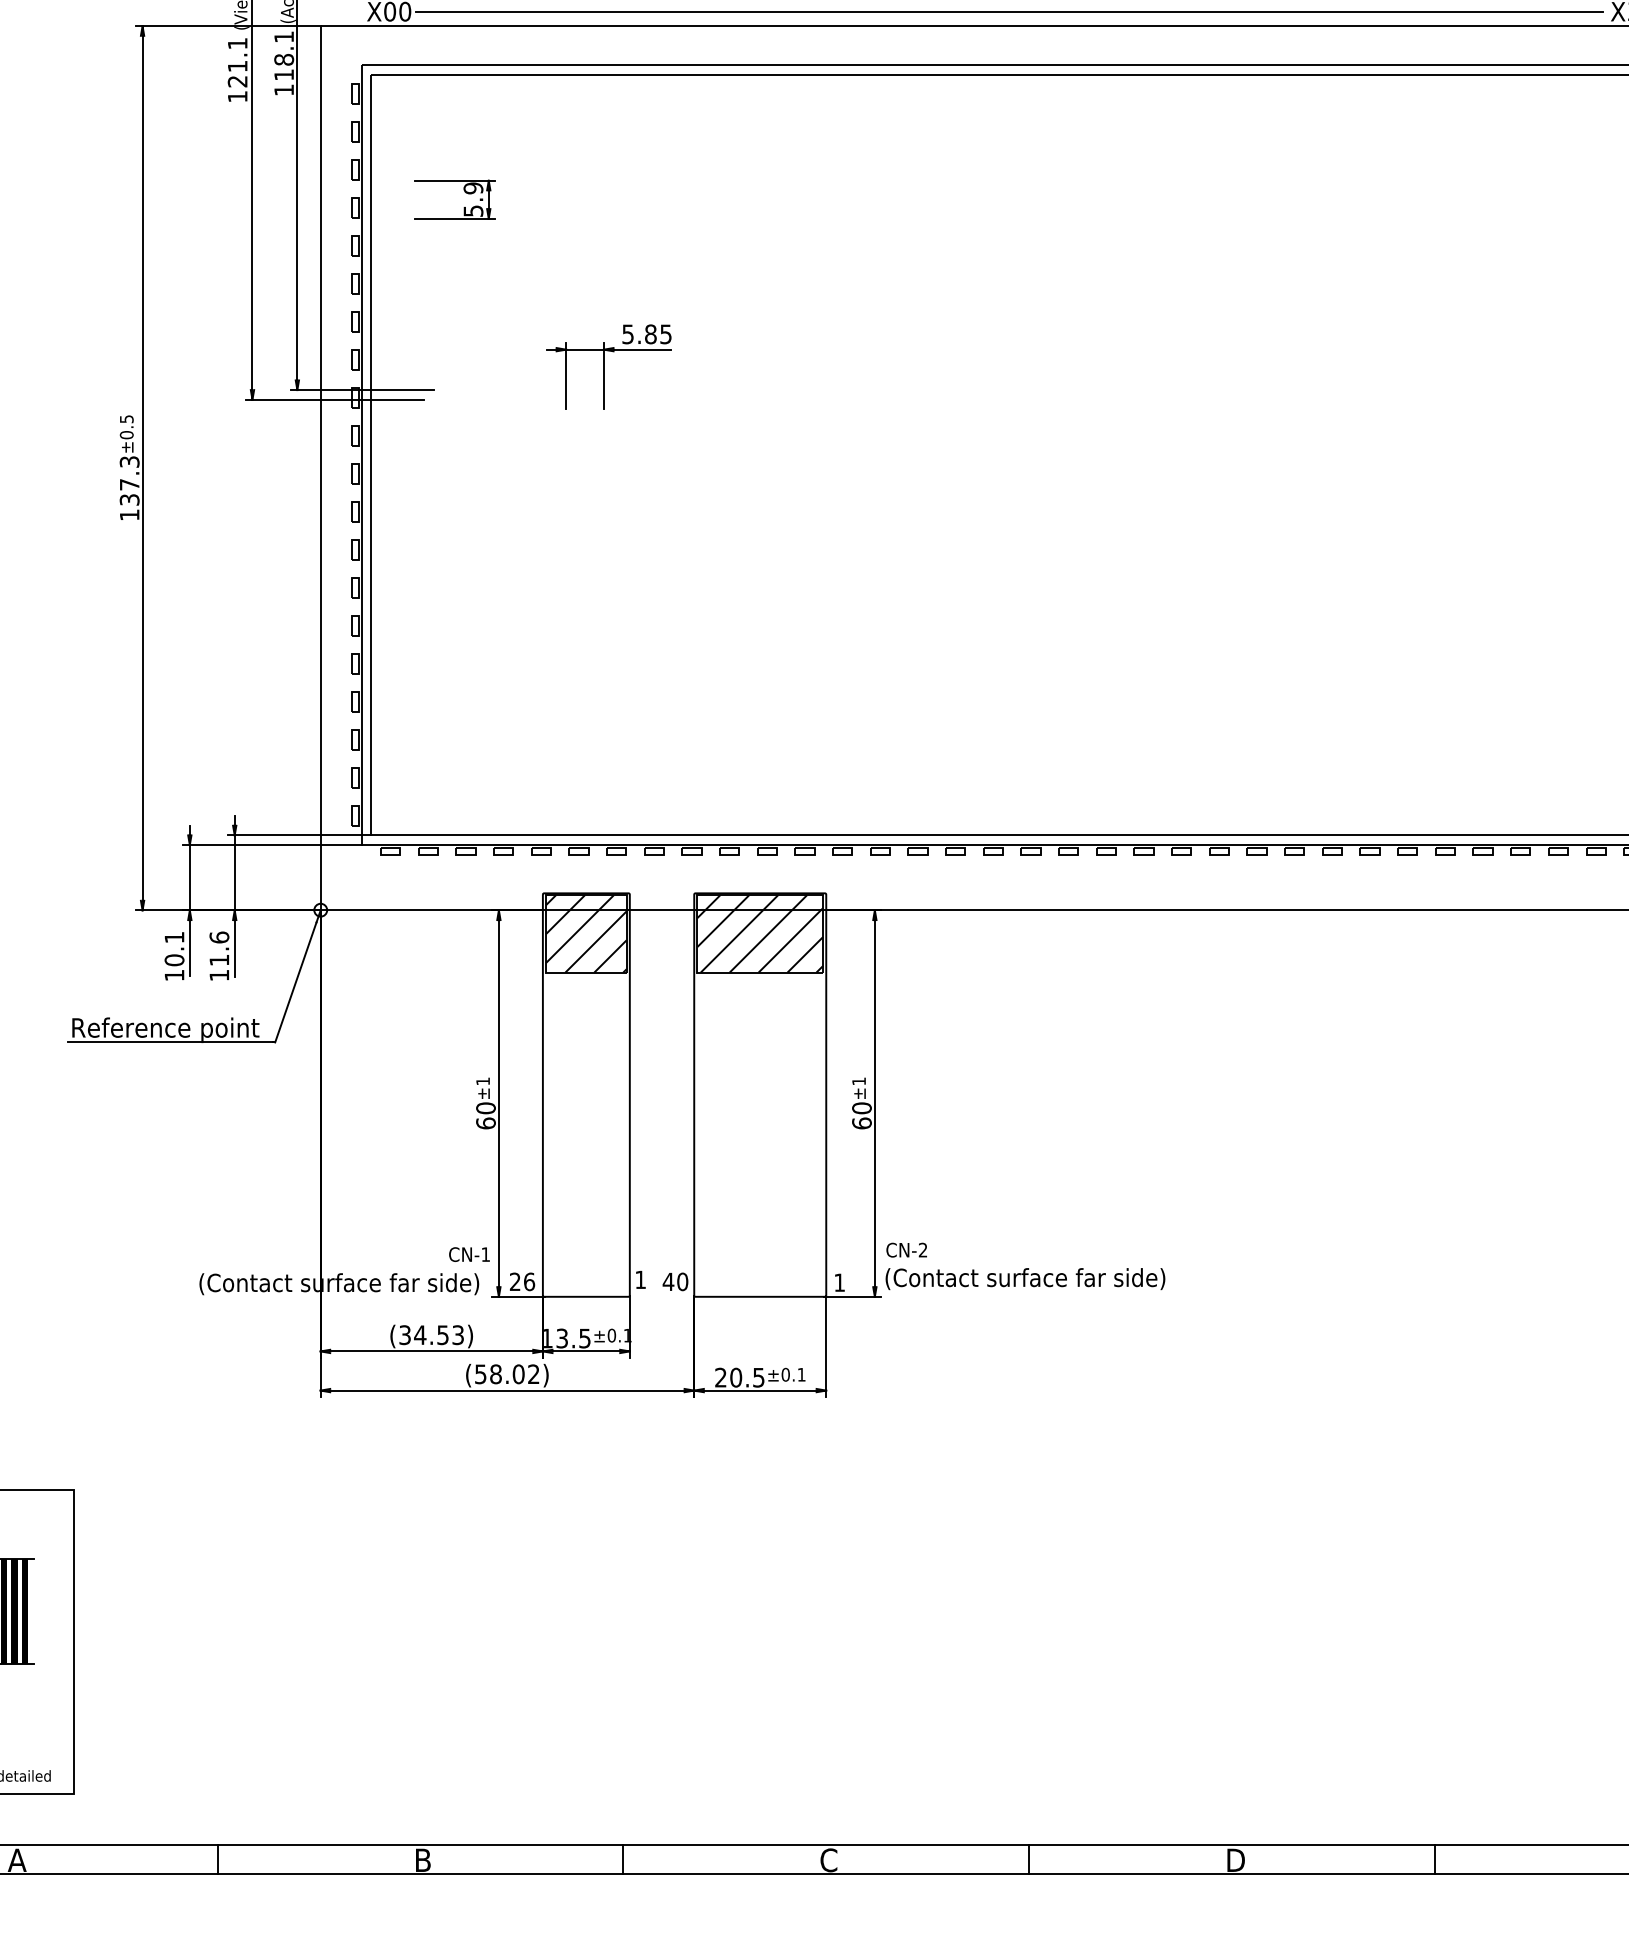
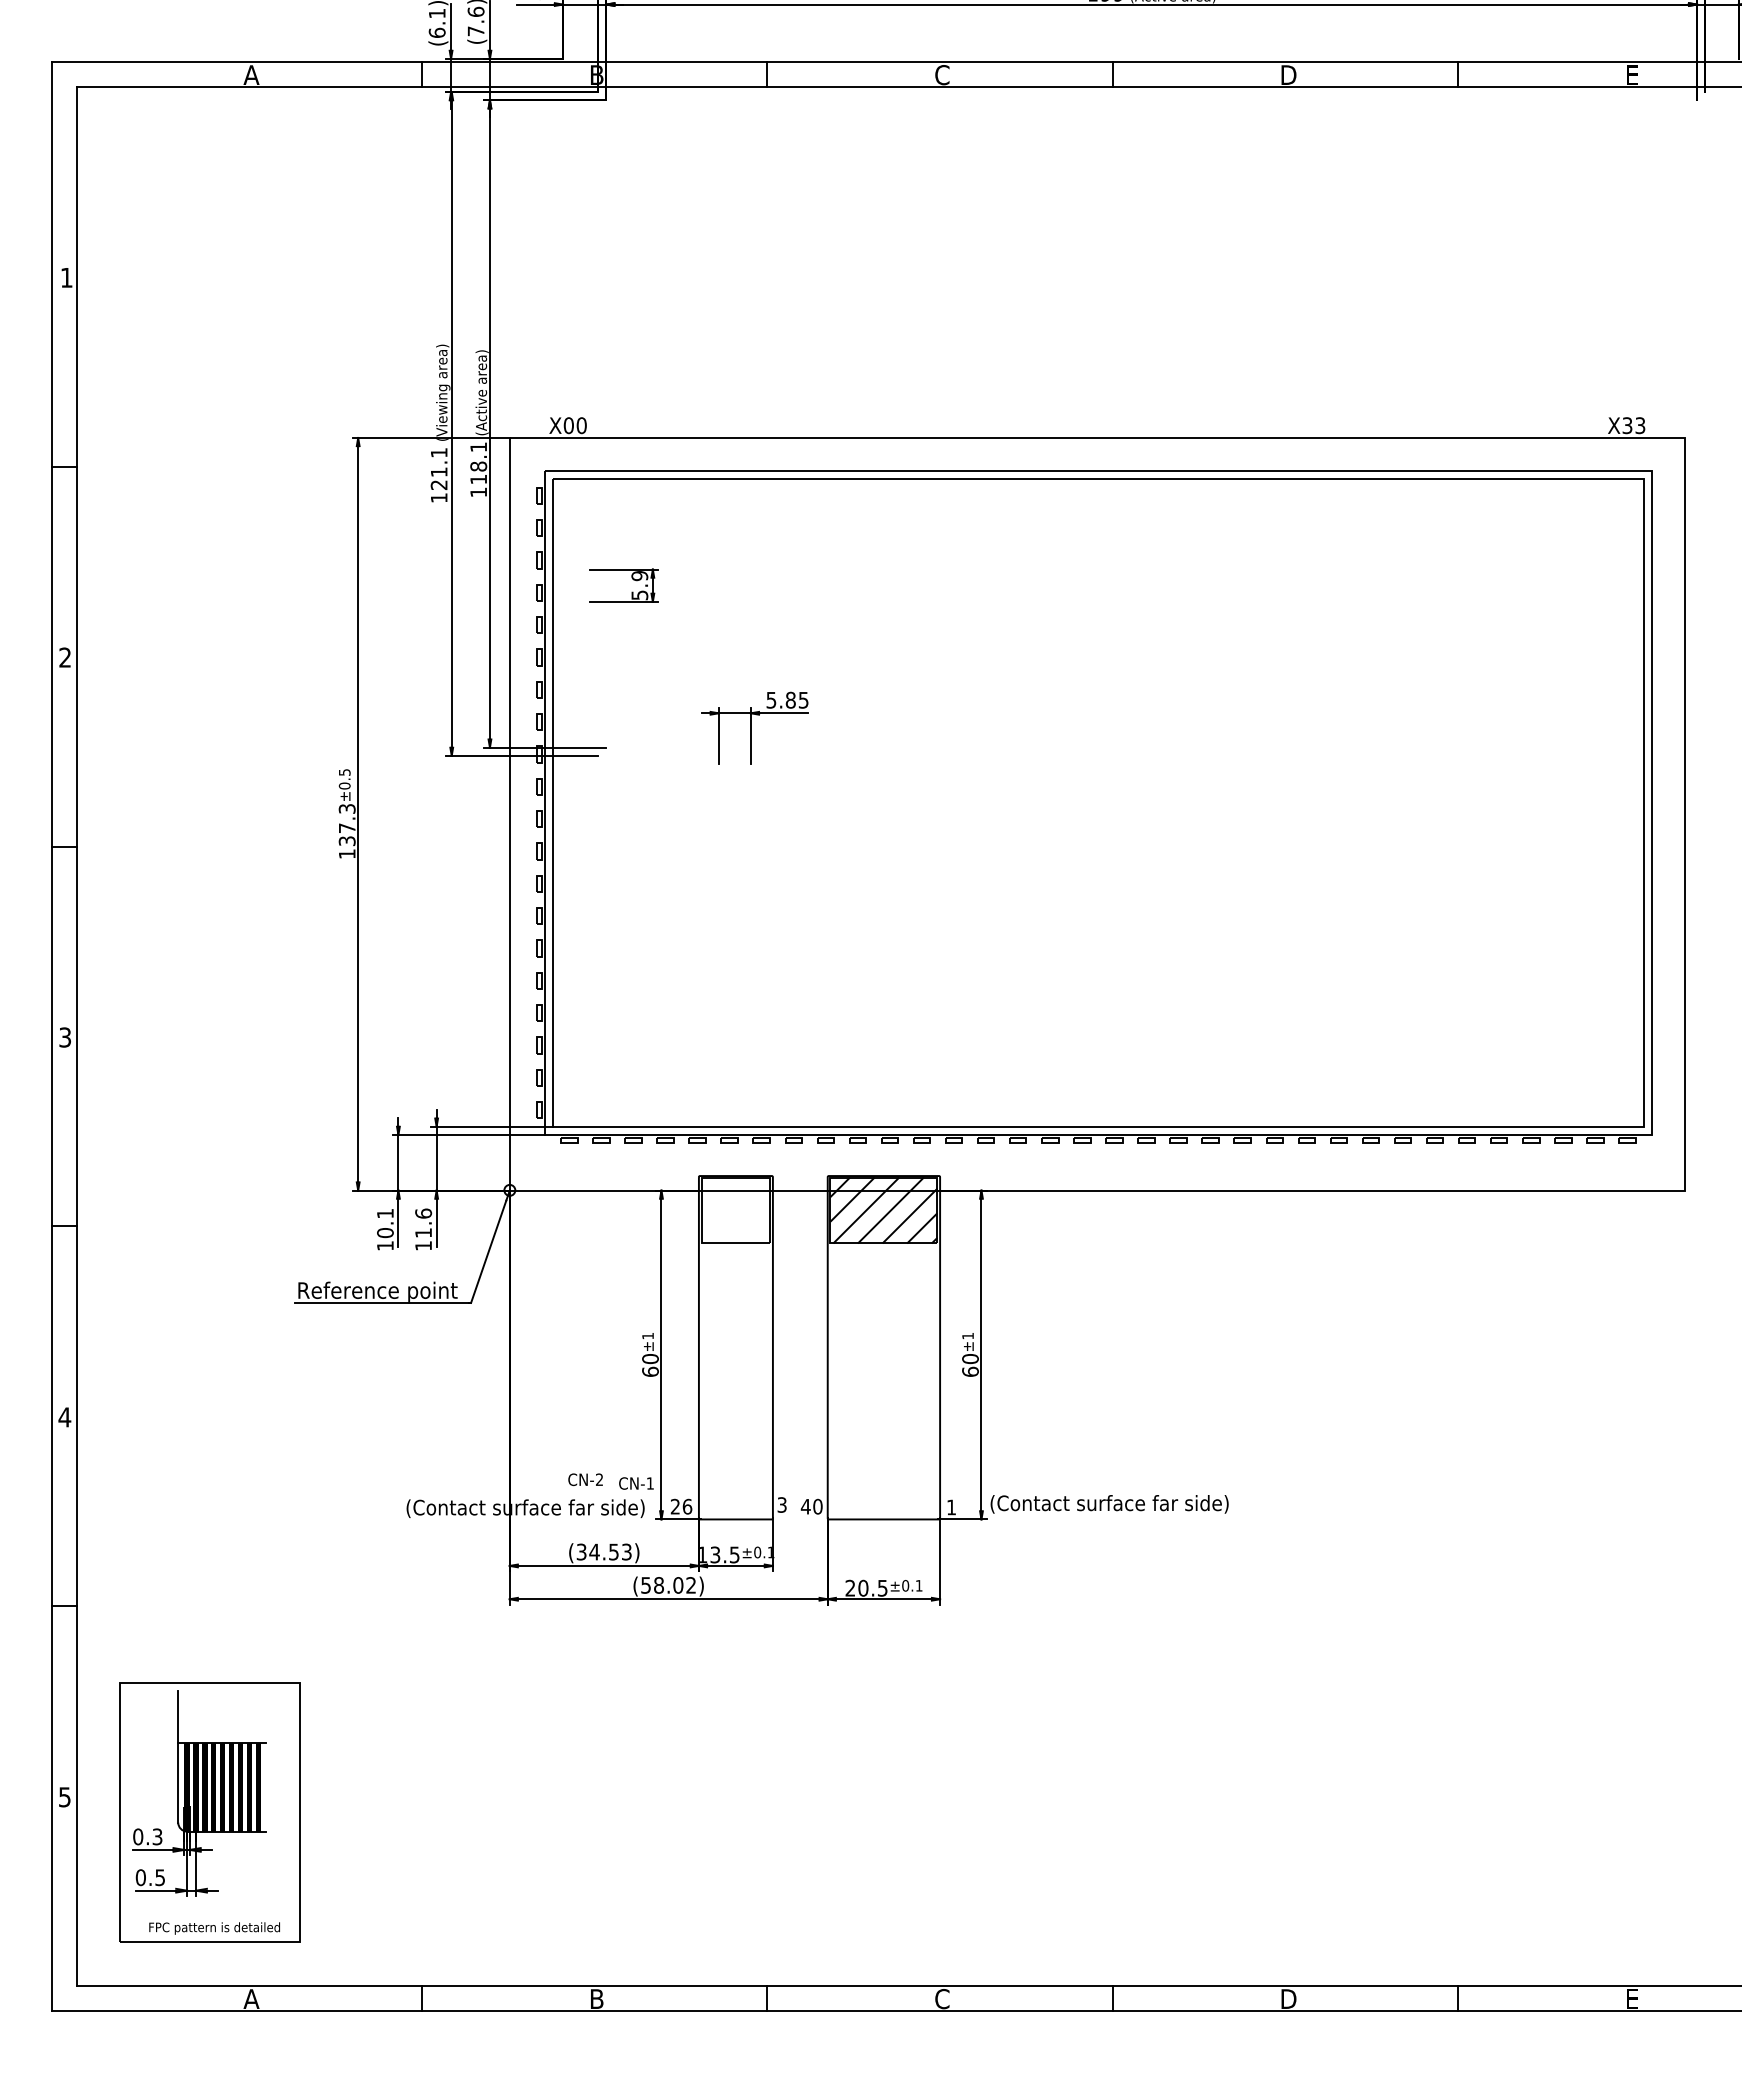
line: (1008, 11) -> (1095, 425), removed
hatch: (585, 933) -> (735, 1210), removed
text: (906, 1249) -> (585, 1479), moved
text: (639, 1279) -> (781, 1504), 1 -> 3

